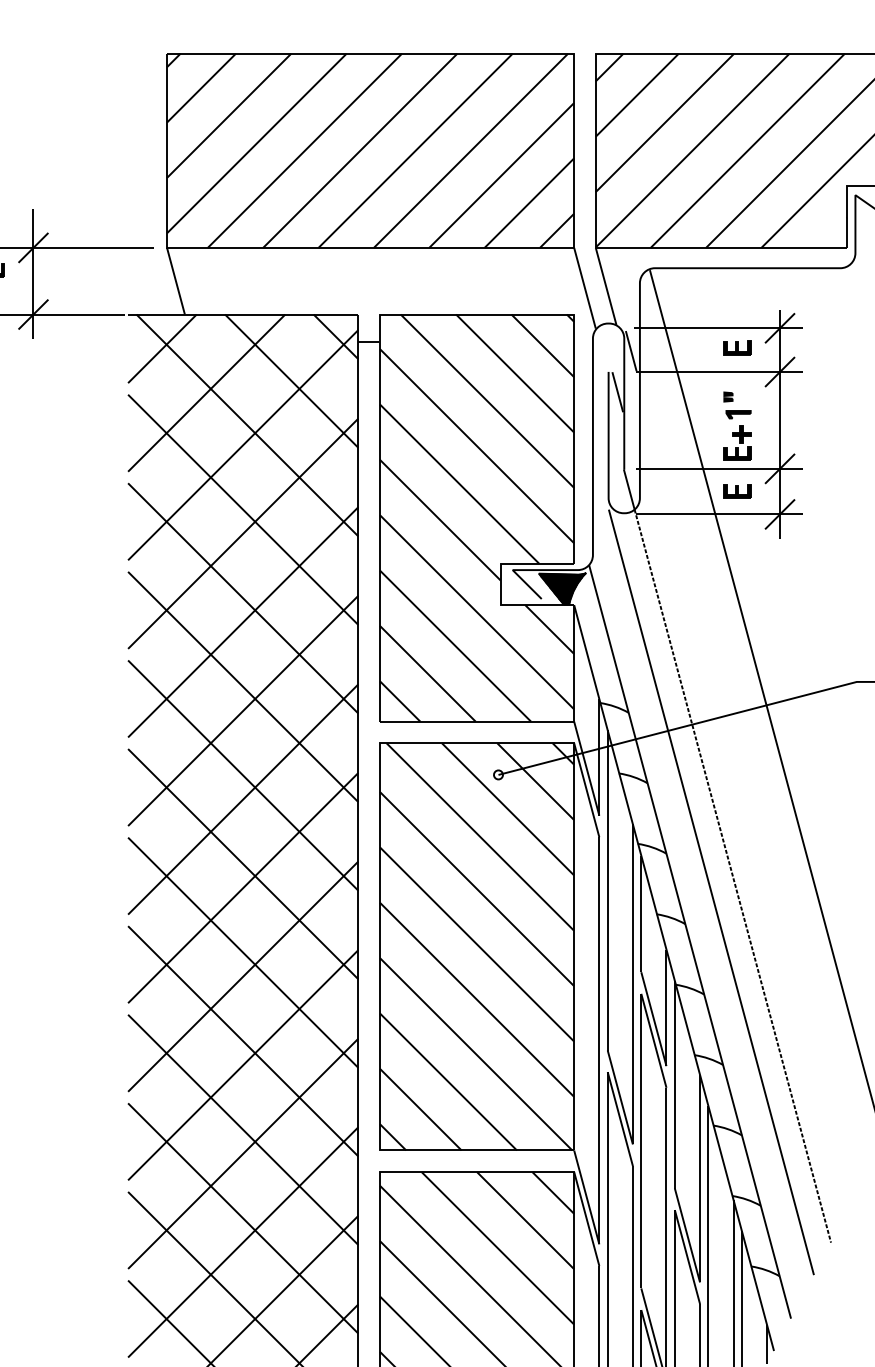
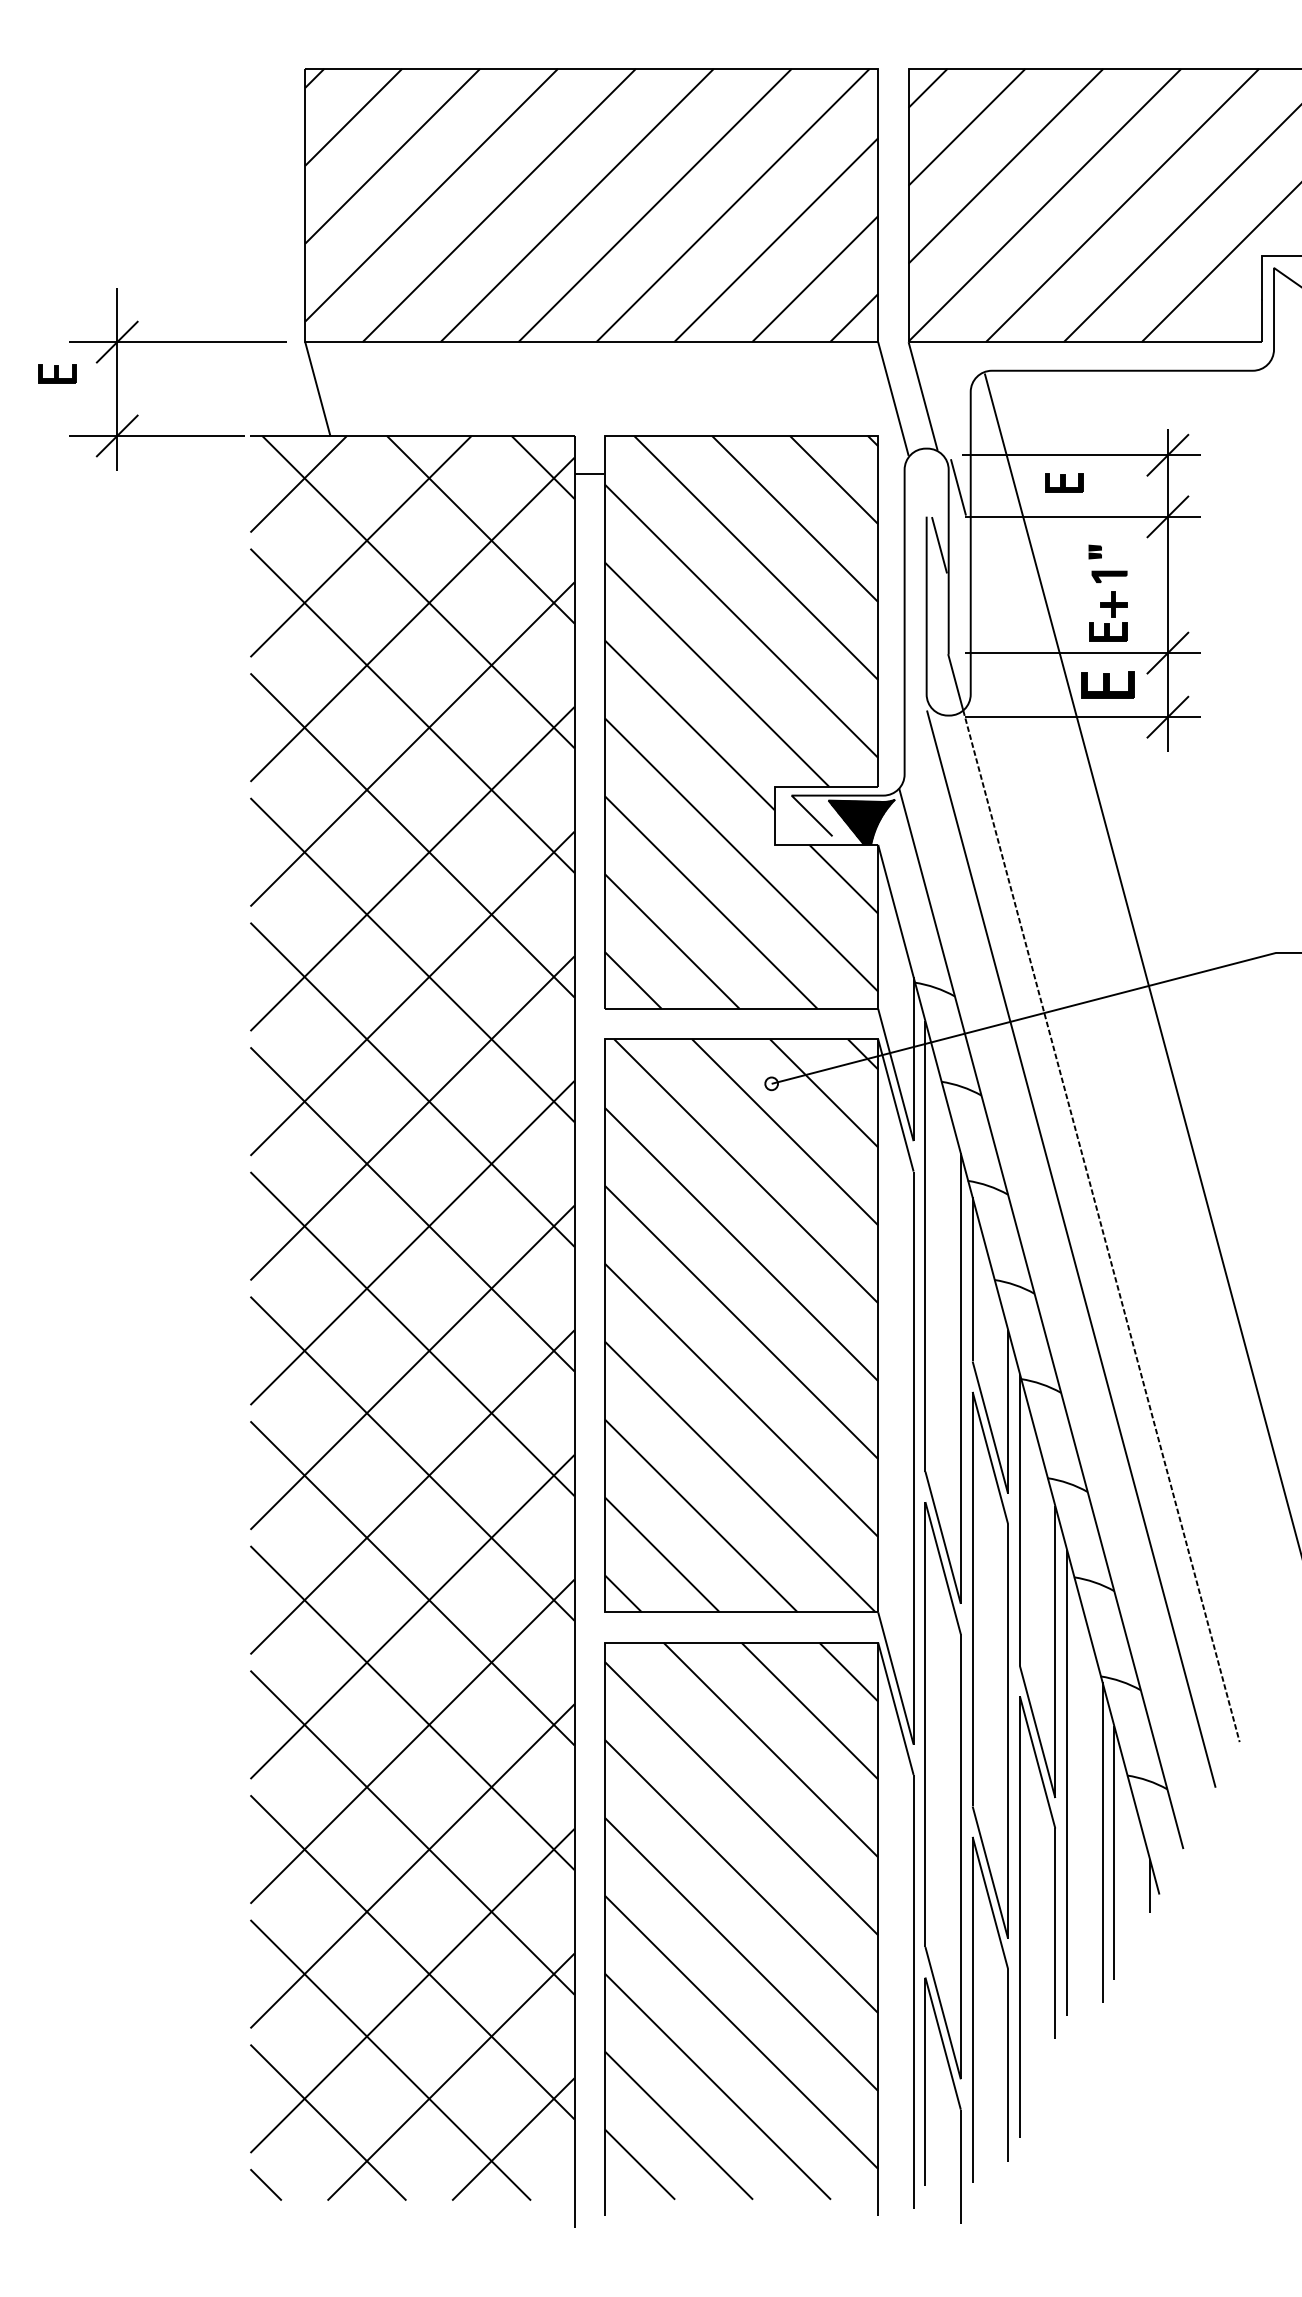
part: (737, 347) -> (1064, 482), moved
part: (737, 491) -> (1108, 684), size x1.4

